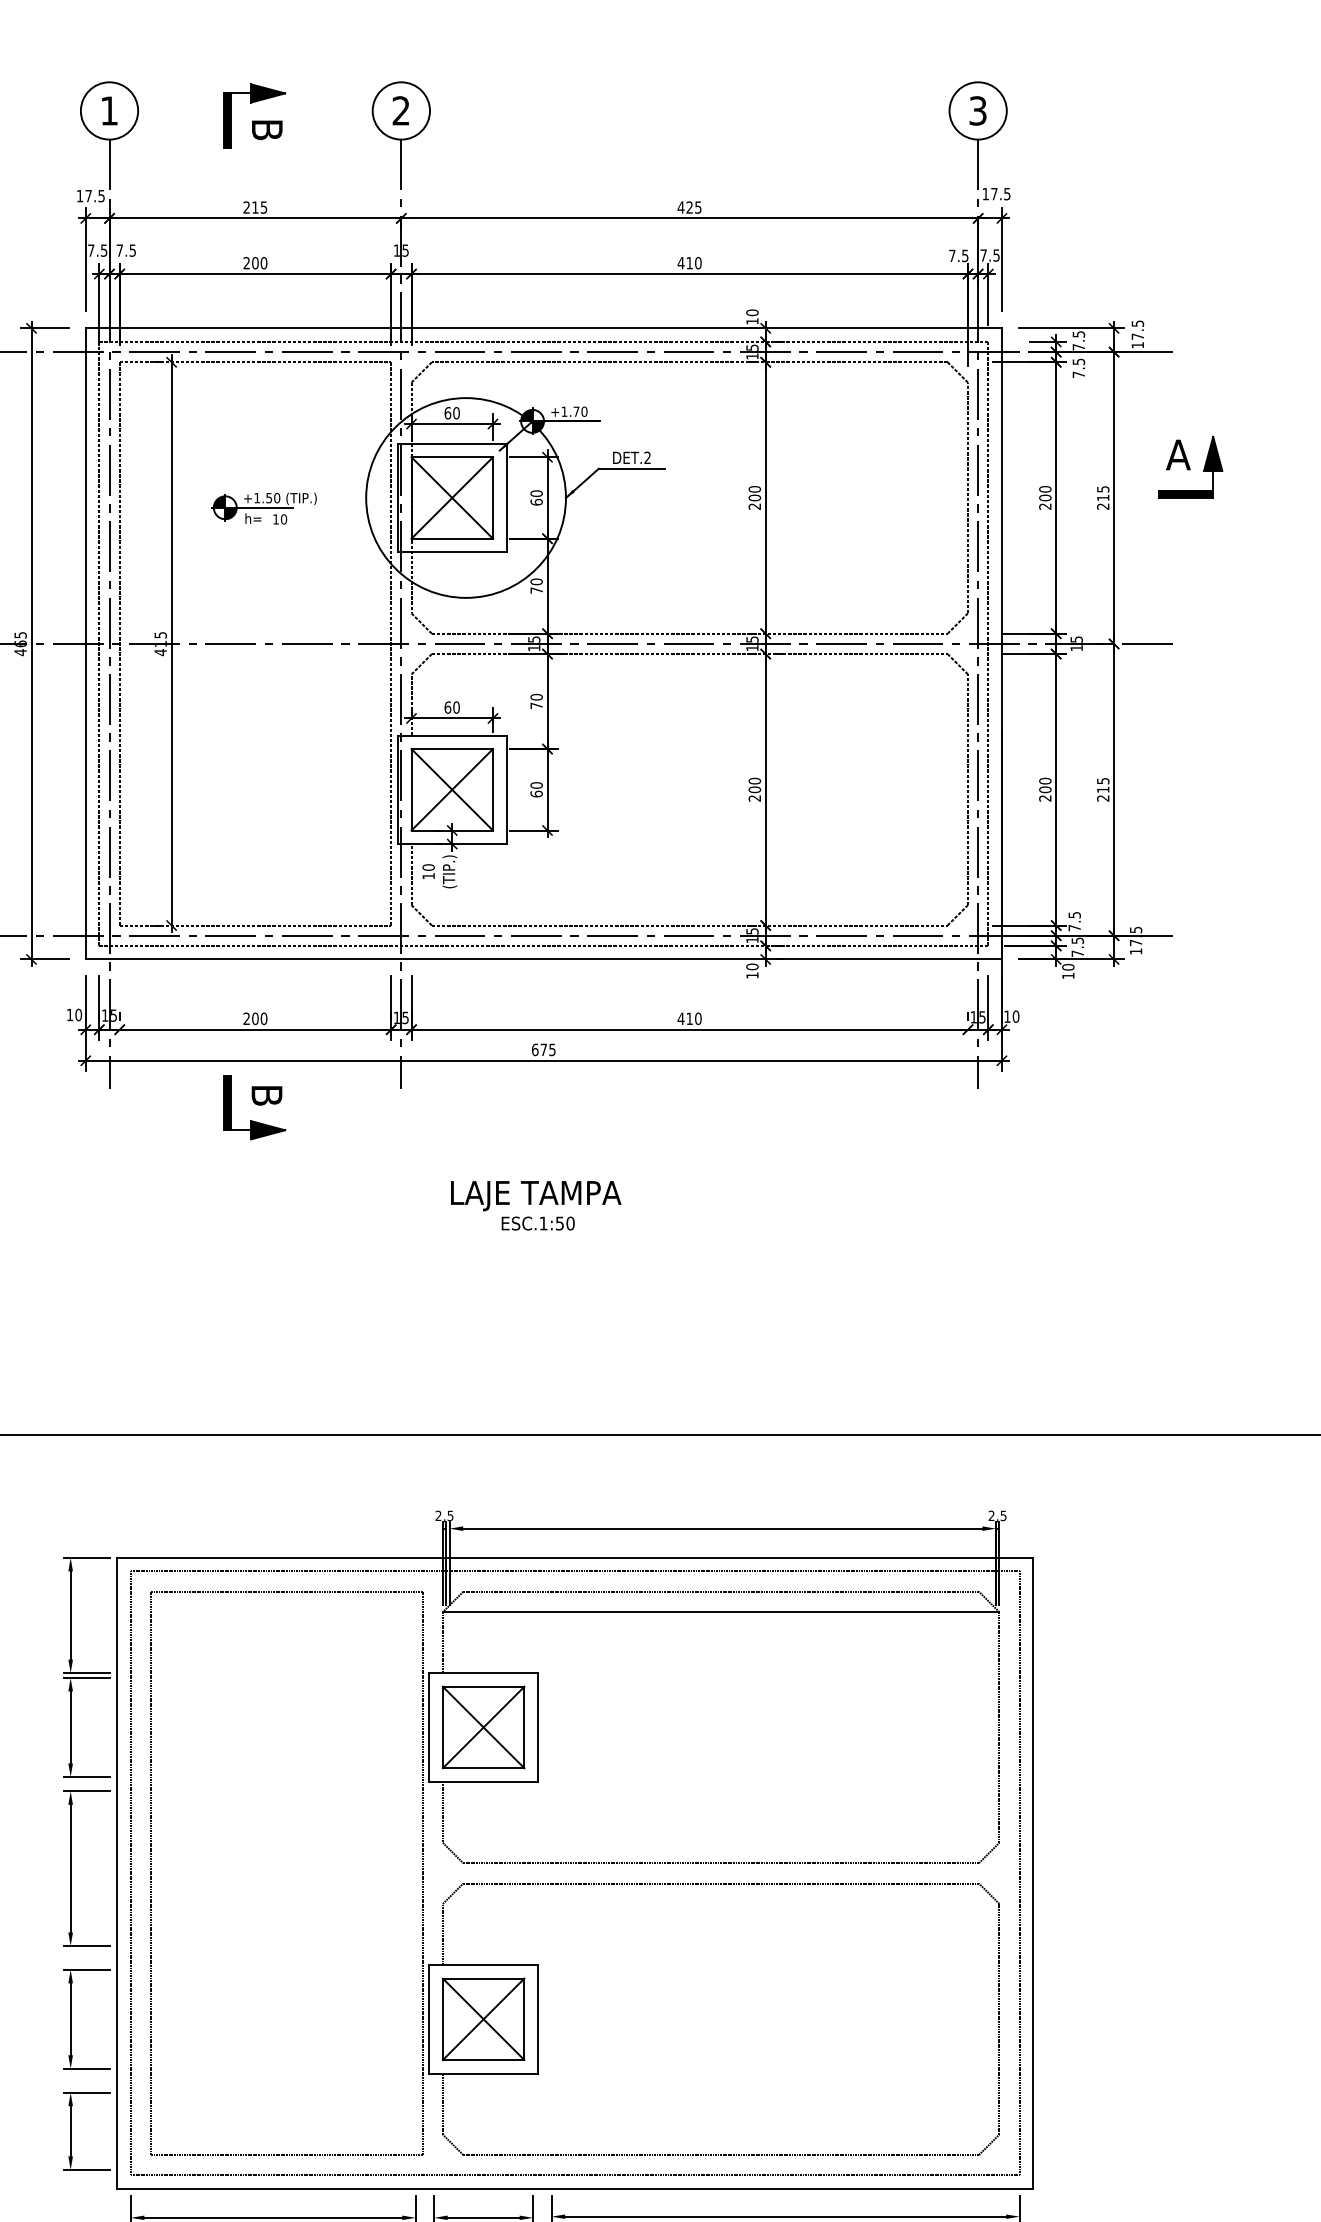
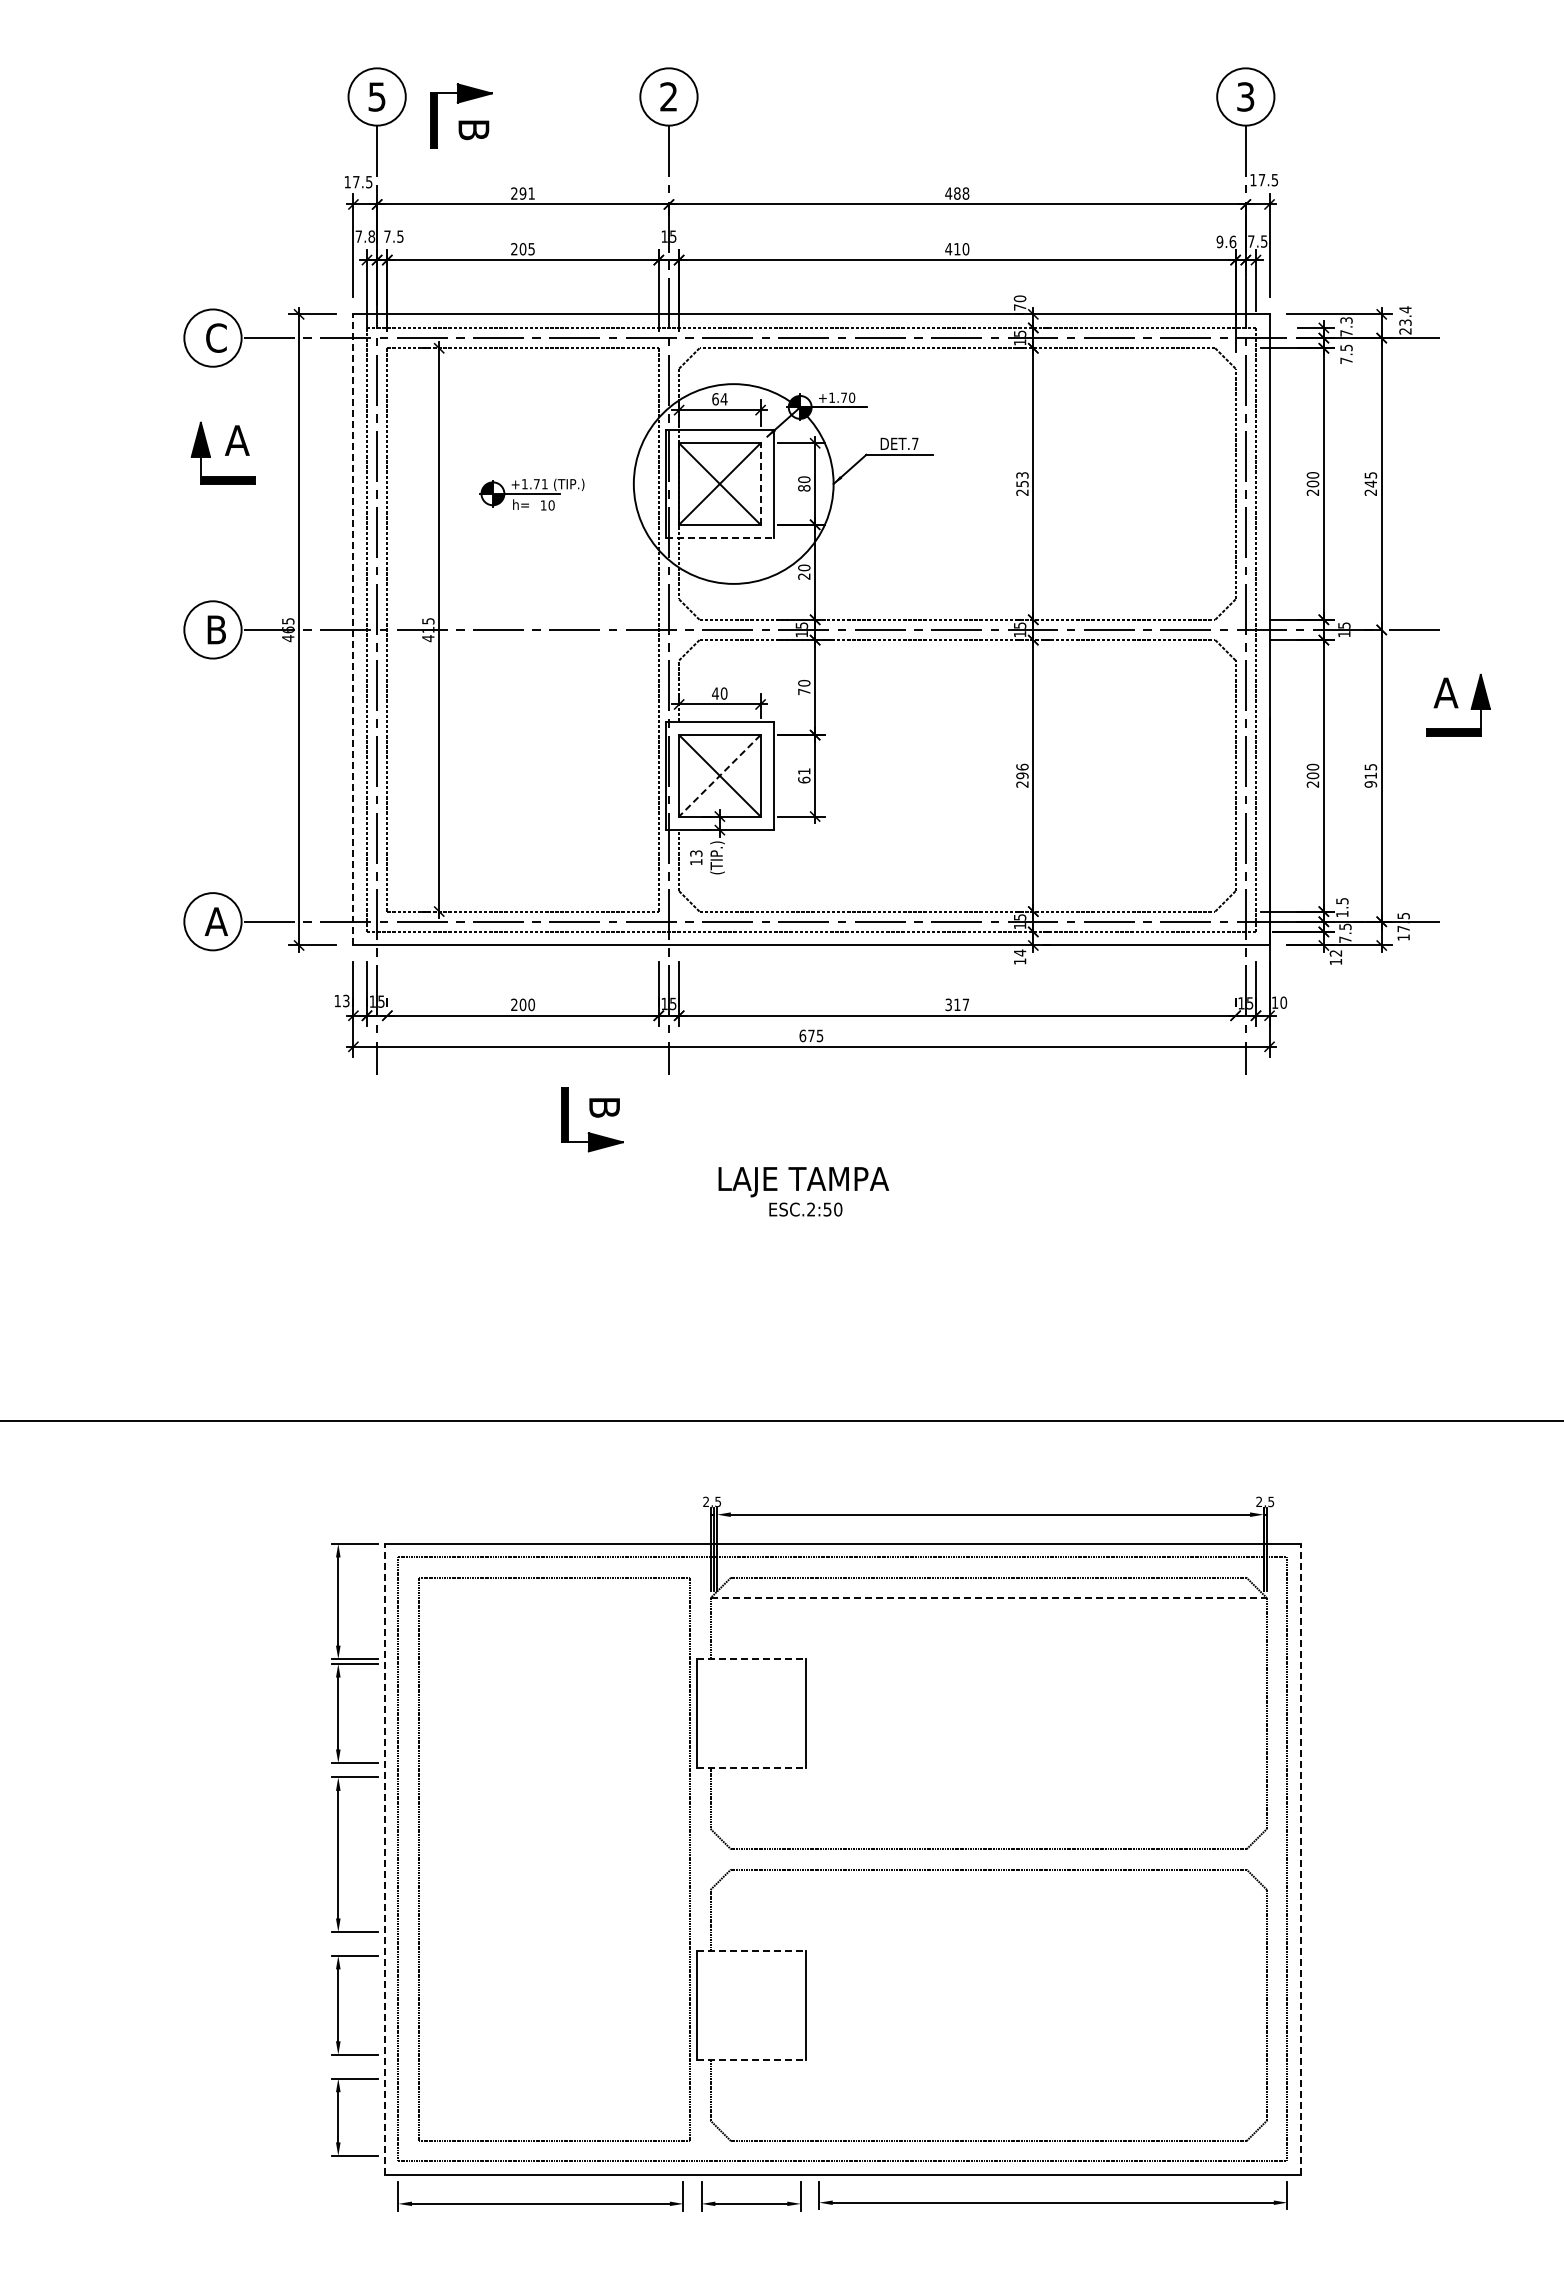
part: (251, 103) -> (458, 103), moved
text: (108, 110) -> (376, 96), 1 -> 5
text: (258, 207) -> (526, 193), 215 -> 291
text: (693, 207) -> (961, 193), 425 -> 488
text: (103, 250) -> (371, 236), 7.5 -> 7.8
text: (958, 255) -> (1226, 241), 7.5 -> 9.6
text: (263, 263) -> (531, 249), 200 -> 205
text: (752, 321) -> (1020, 307), 10 -> 70
text: (1077, 334) -> (1345, 320), 7.5 -> 7.3
text: (1137, 334) -> (1405, 320), 17.5 -> 23.4
text: (455, 413) -> (723, 399), 60 -> 64
text: (647, 457) -> (915, 443), DET.2 -> DET.7
part: (1202, 470) -> (1470, 708), moved
text: (754, 493) -> (1022, 479), 200 -> 253
text: (1102, 497) -> (1370, 483), 215 -> 245
text: (272, 498) -> (540, 484), +1.50 -> +1.71
line: (492, 498) -> (760, 484), solid -> dashed
text: (536, 501) -> (804, 487), 60 -> 80
line: (452, 552) -> (720, 538), solid -> dashed
text: (536, 590) -> (804, 576), 70 -> 20
line: (85, 643) -> (353, 629), solid -> dashed
text: (447, 707) -> (715, 693), 60 -> 40
text: (536, 785) -> (804, 771), 60 -> 61
text: (754, 785) -> (1022, 771), 200 -> 296
line: (451, 789) -> (719, 775), solid -> dashed
text: (1102, 798) -> (1370, 784), 215 -> 915
text: (428, 867) -> (696, 853), 10 -> 13
text: (1074, 928) -> (1342, 914), 7.5 -> 1.5
text: (751, 966) -> (1019, 952), 10 -> 14
text: (1067, 967) -> (1335, 953), 10 -> 12
text: (78, 1014) -> (346, 1000), 10 -> 13
text: (689, 1018) -> (957, 1004), 410 -> 317
part: (252, 1120) -> (590, 1132), moved
text: (543, 1223) -> (811, 1209), ESC.1:50 -> ESC.2:50
line: (721, 1612) -> (989, 1598), solid -> dashed
line: (483, 1673) -> (751, 1659), solid -> dashed
part: (482, 1727) -> (750, 1713), removed
line: (483, 1781) -> (751, 1767), solid -> dashed
line: (116, 1873) -> (384, 1859), solid -> dashed
line: (1032, 1873) -> (1300, 1859), solid -> dashed
line: (483, 1965) -> (751, 1951), solid -> dashed
part: (483, 2019) -> (751, 2005), removed
line: (483, 2073) -> (751, 2059), solid -> dashed

